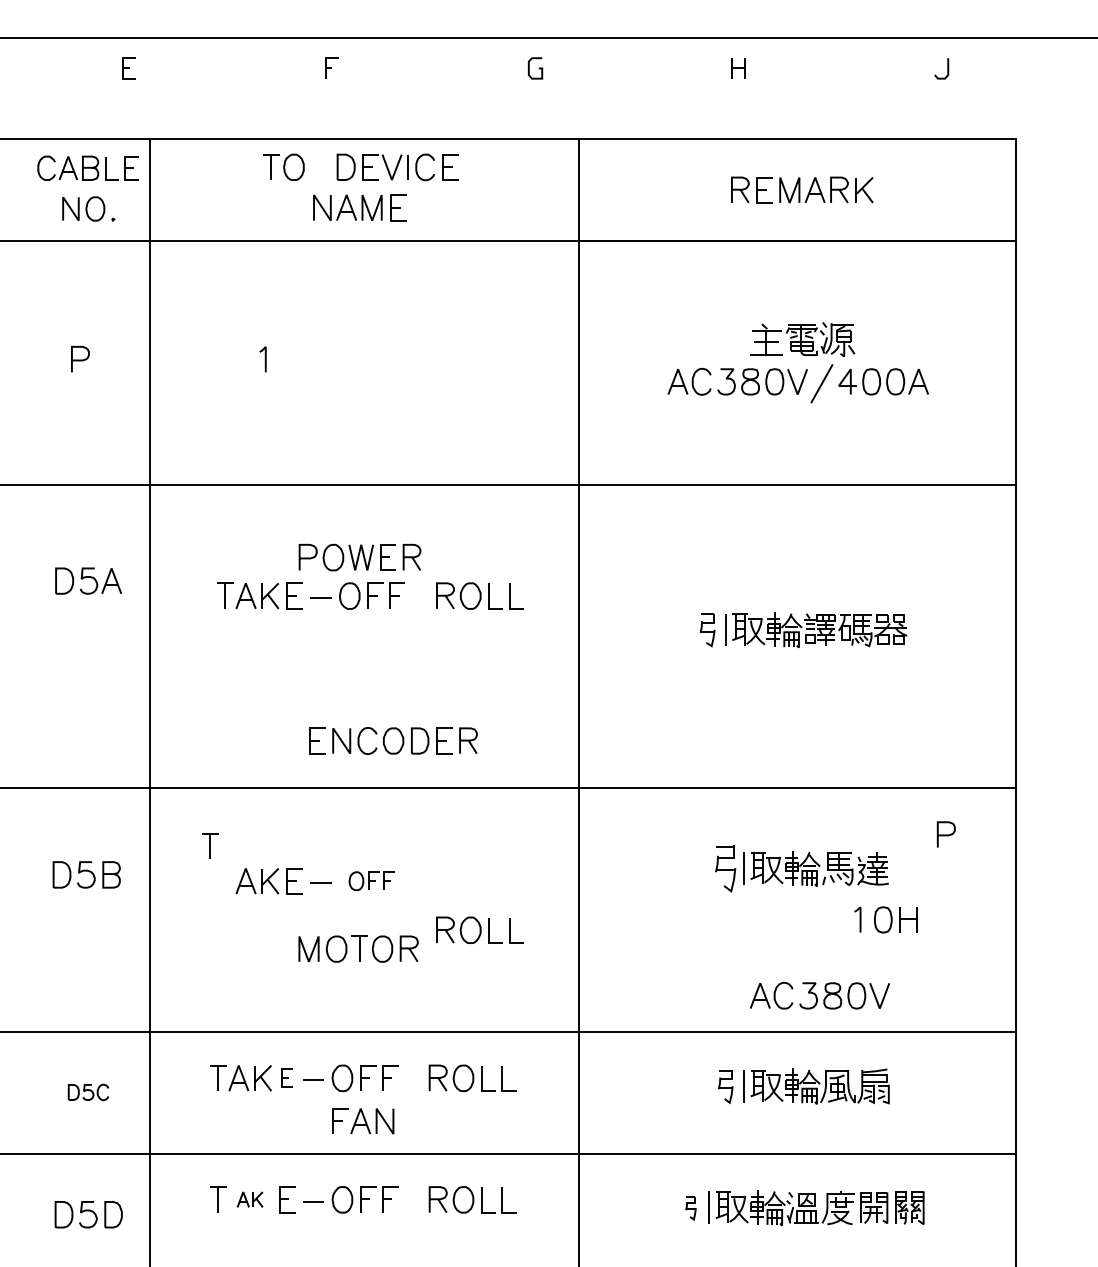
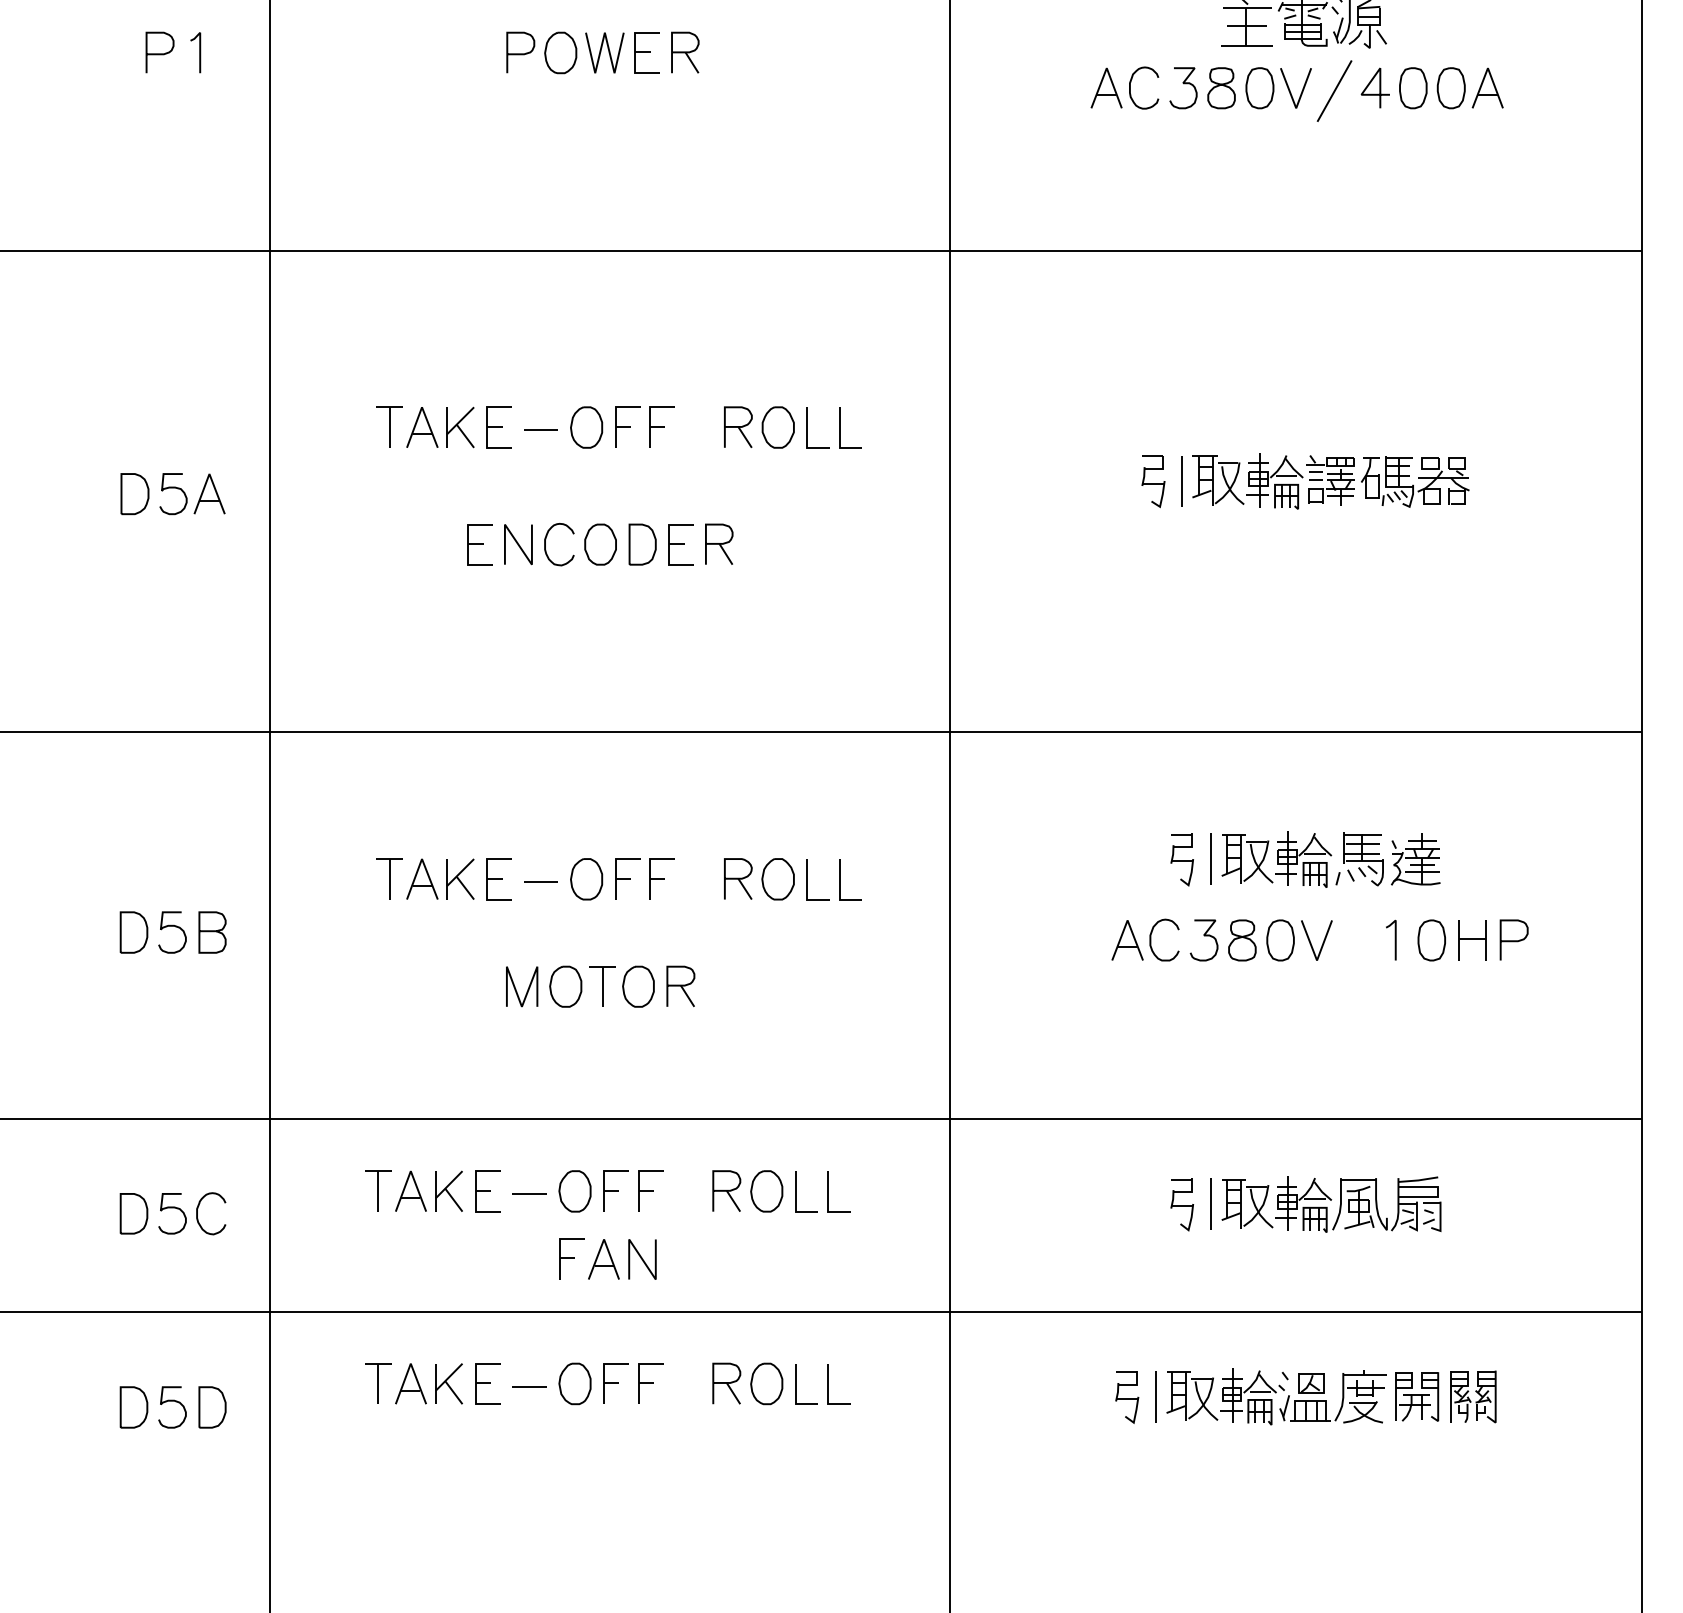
line: (264, 359) -> (198, 52), moved
part: (359, 557) -> (602, 52), moved
part: (88, 580) -> (172, 493), moved
part: (393, 740) -> (600, 543), moved
curve: (945, 834) -> (1512, 939), moved
part: (210, 845) -> (389, 878), moved
part: (725, 869) -> (1181, 860), size x0.71
part: (86, 874) -> (172, 931), moved
part: (371, 880) -> (621, 878), size x1.43
part: (479, 929) -> (792, 878), moved
part: (819, 995) -> (1221, 939), moved
part: (287, 1078) -> (488, 1191), size x1.43
part: (88, 1092) -> (172, 1213), size x1.67
part: (249, 1199) -> (427, 1383), size x1.67
part: (690, 1208) -> (1126, 1397), size x1.43

